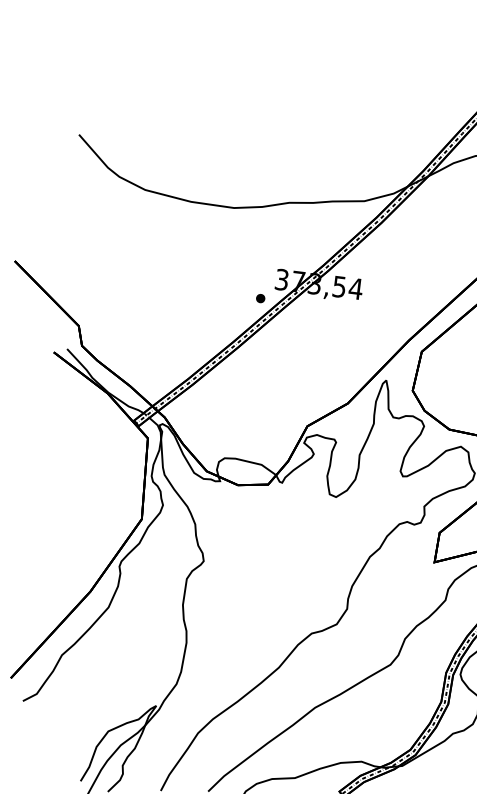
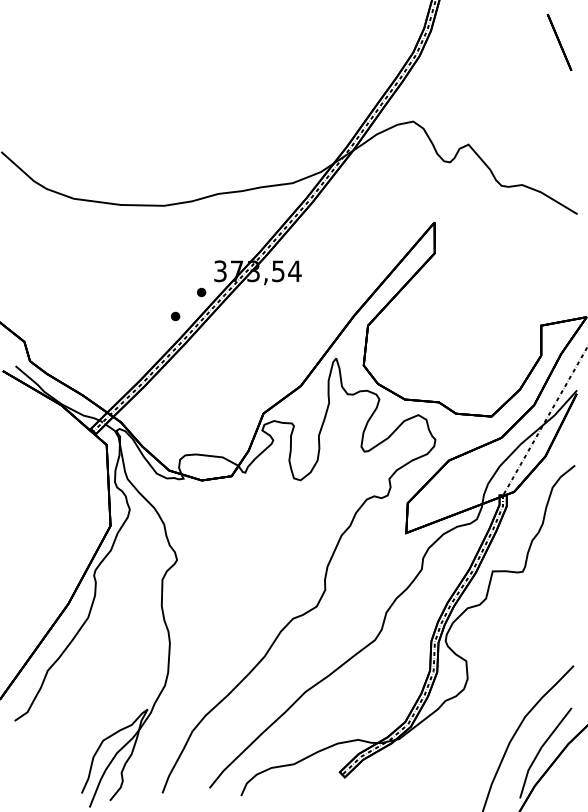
part: (231, 319) -> (175, 316), added

